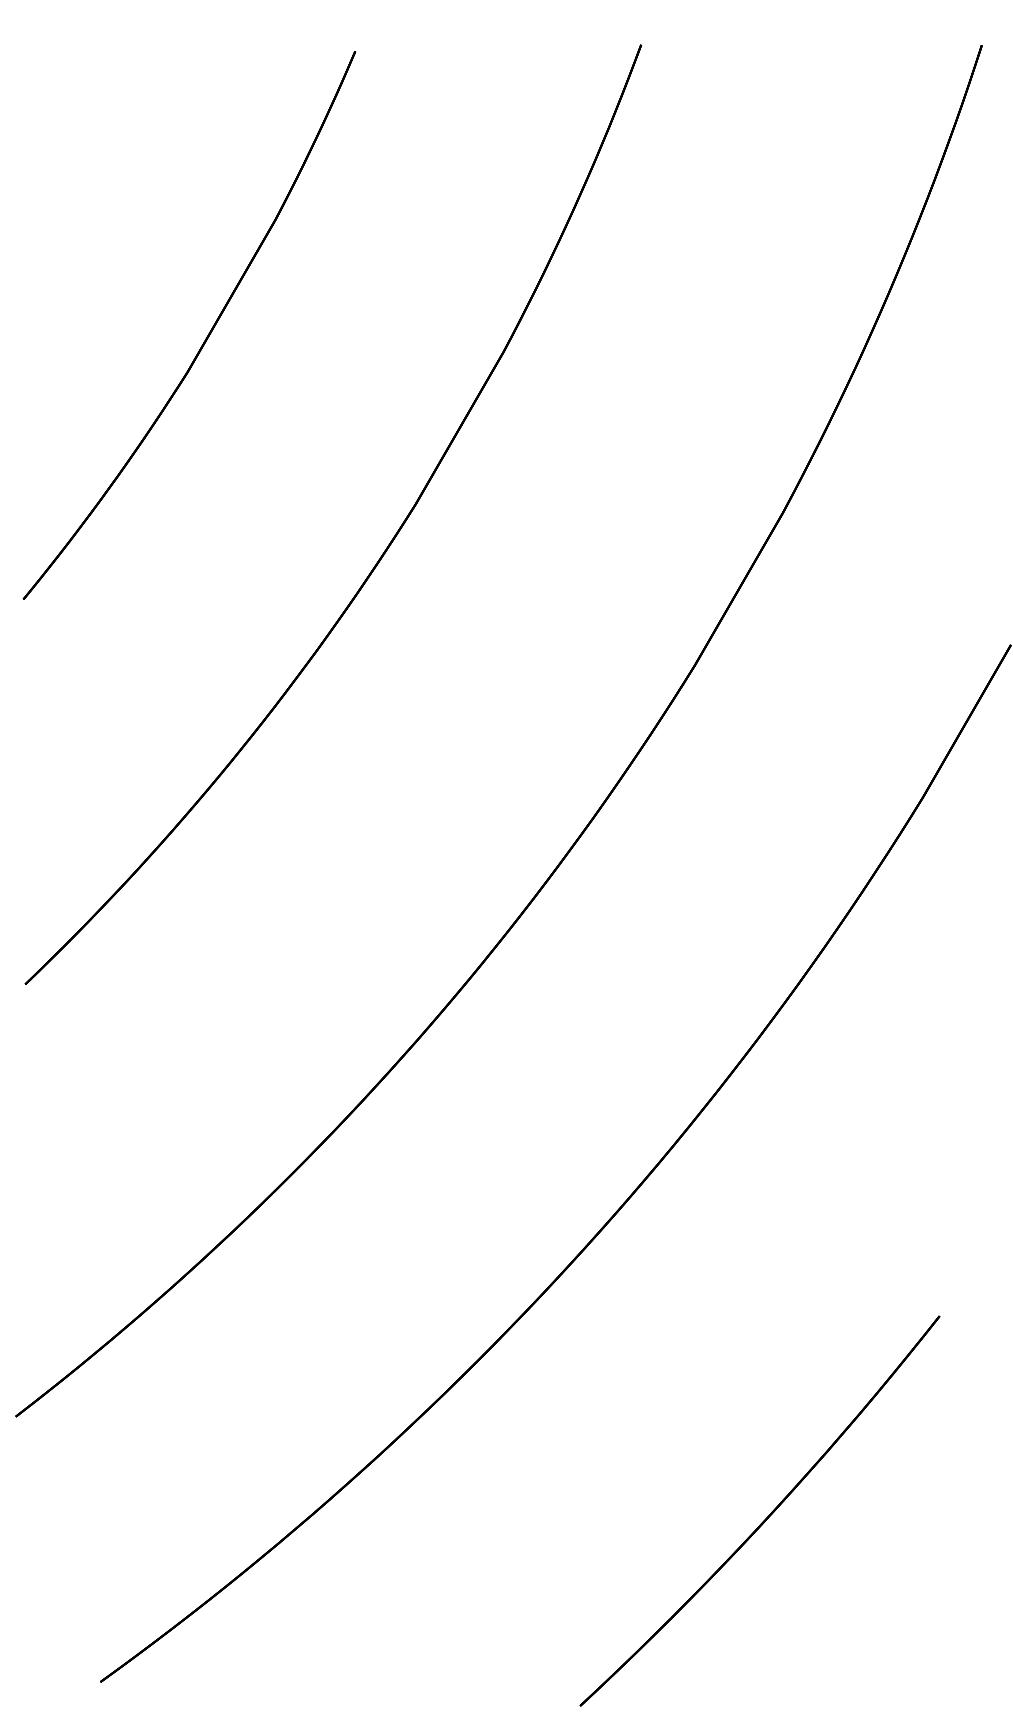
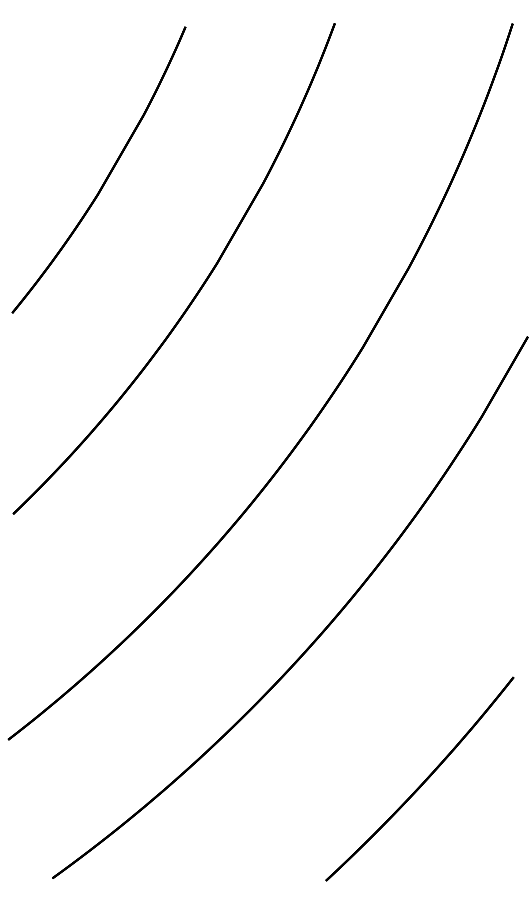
part: (759, 1510) -> (419, 778), moved

